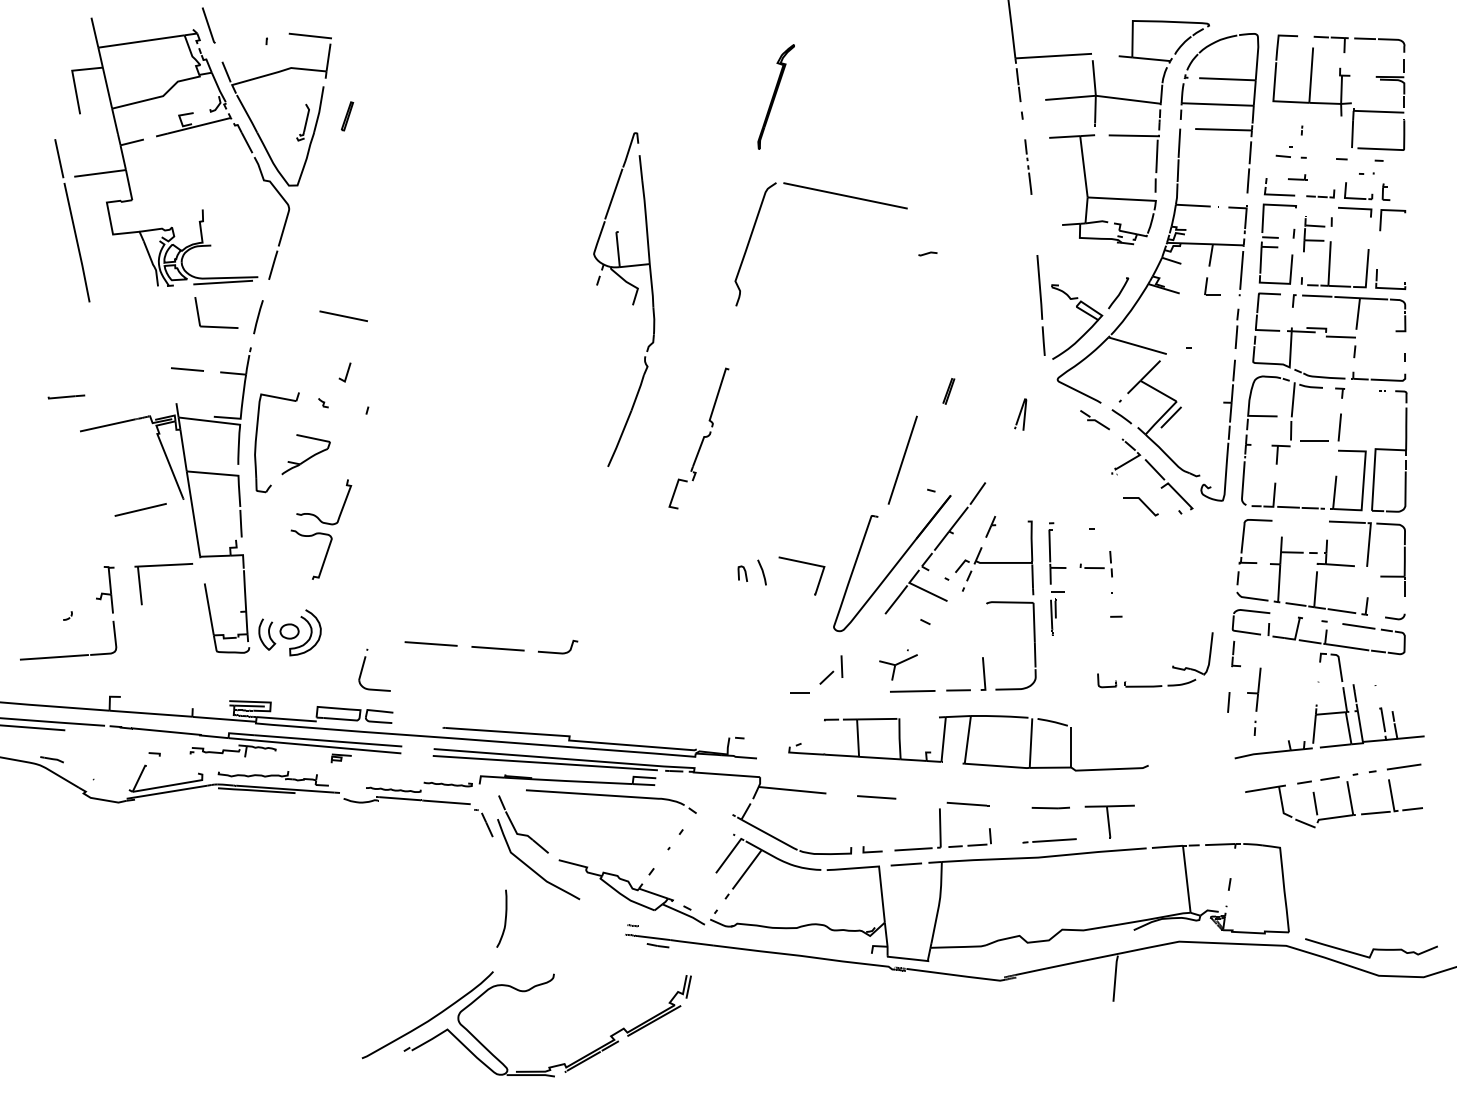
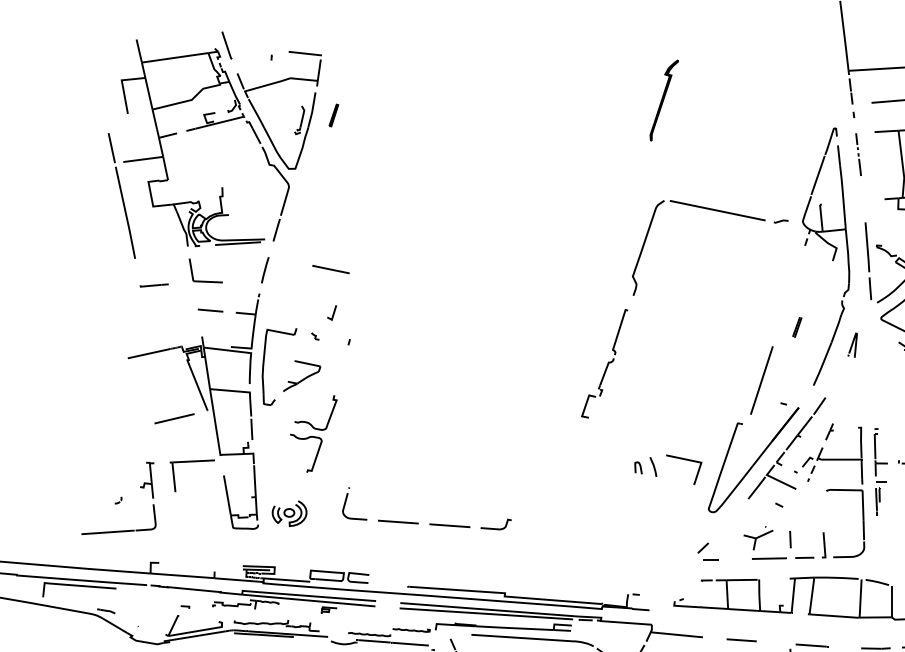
part: (832, 194) -> (707, 209), moved
part: (632, 302) -> (832, 258), moved
part: (216, 326) -> (205, 281), moved
line: (66, 396) -> (154, 285), moved
part: (289, 633) -> (289, 514), size x0.71
line: (841, 666) -> (790, 539), moved
part: (363, 668) -> (346, 502), moved
line: (799, 692) -> (710, 559), moved

